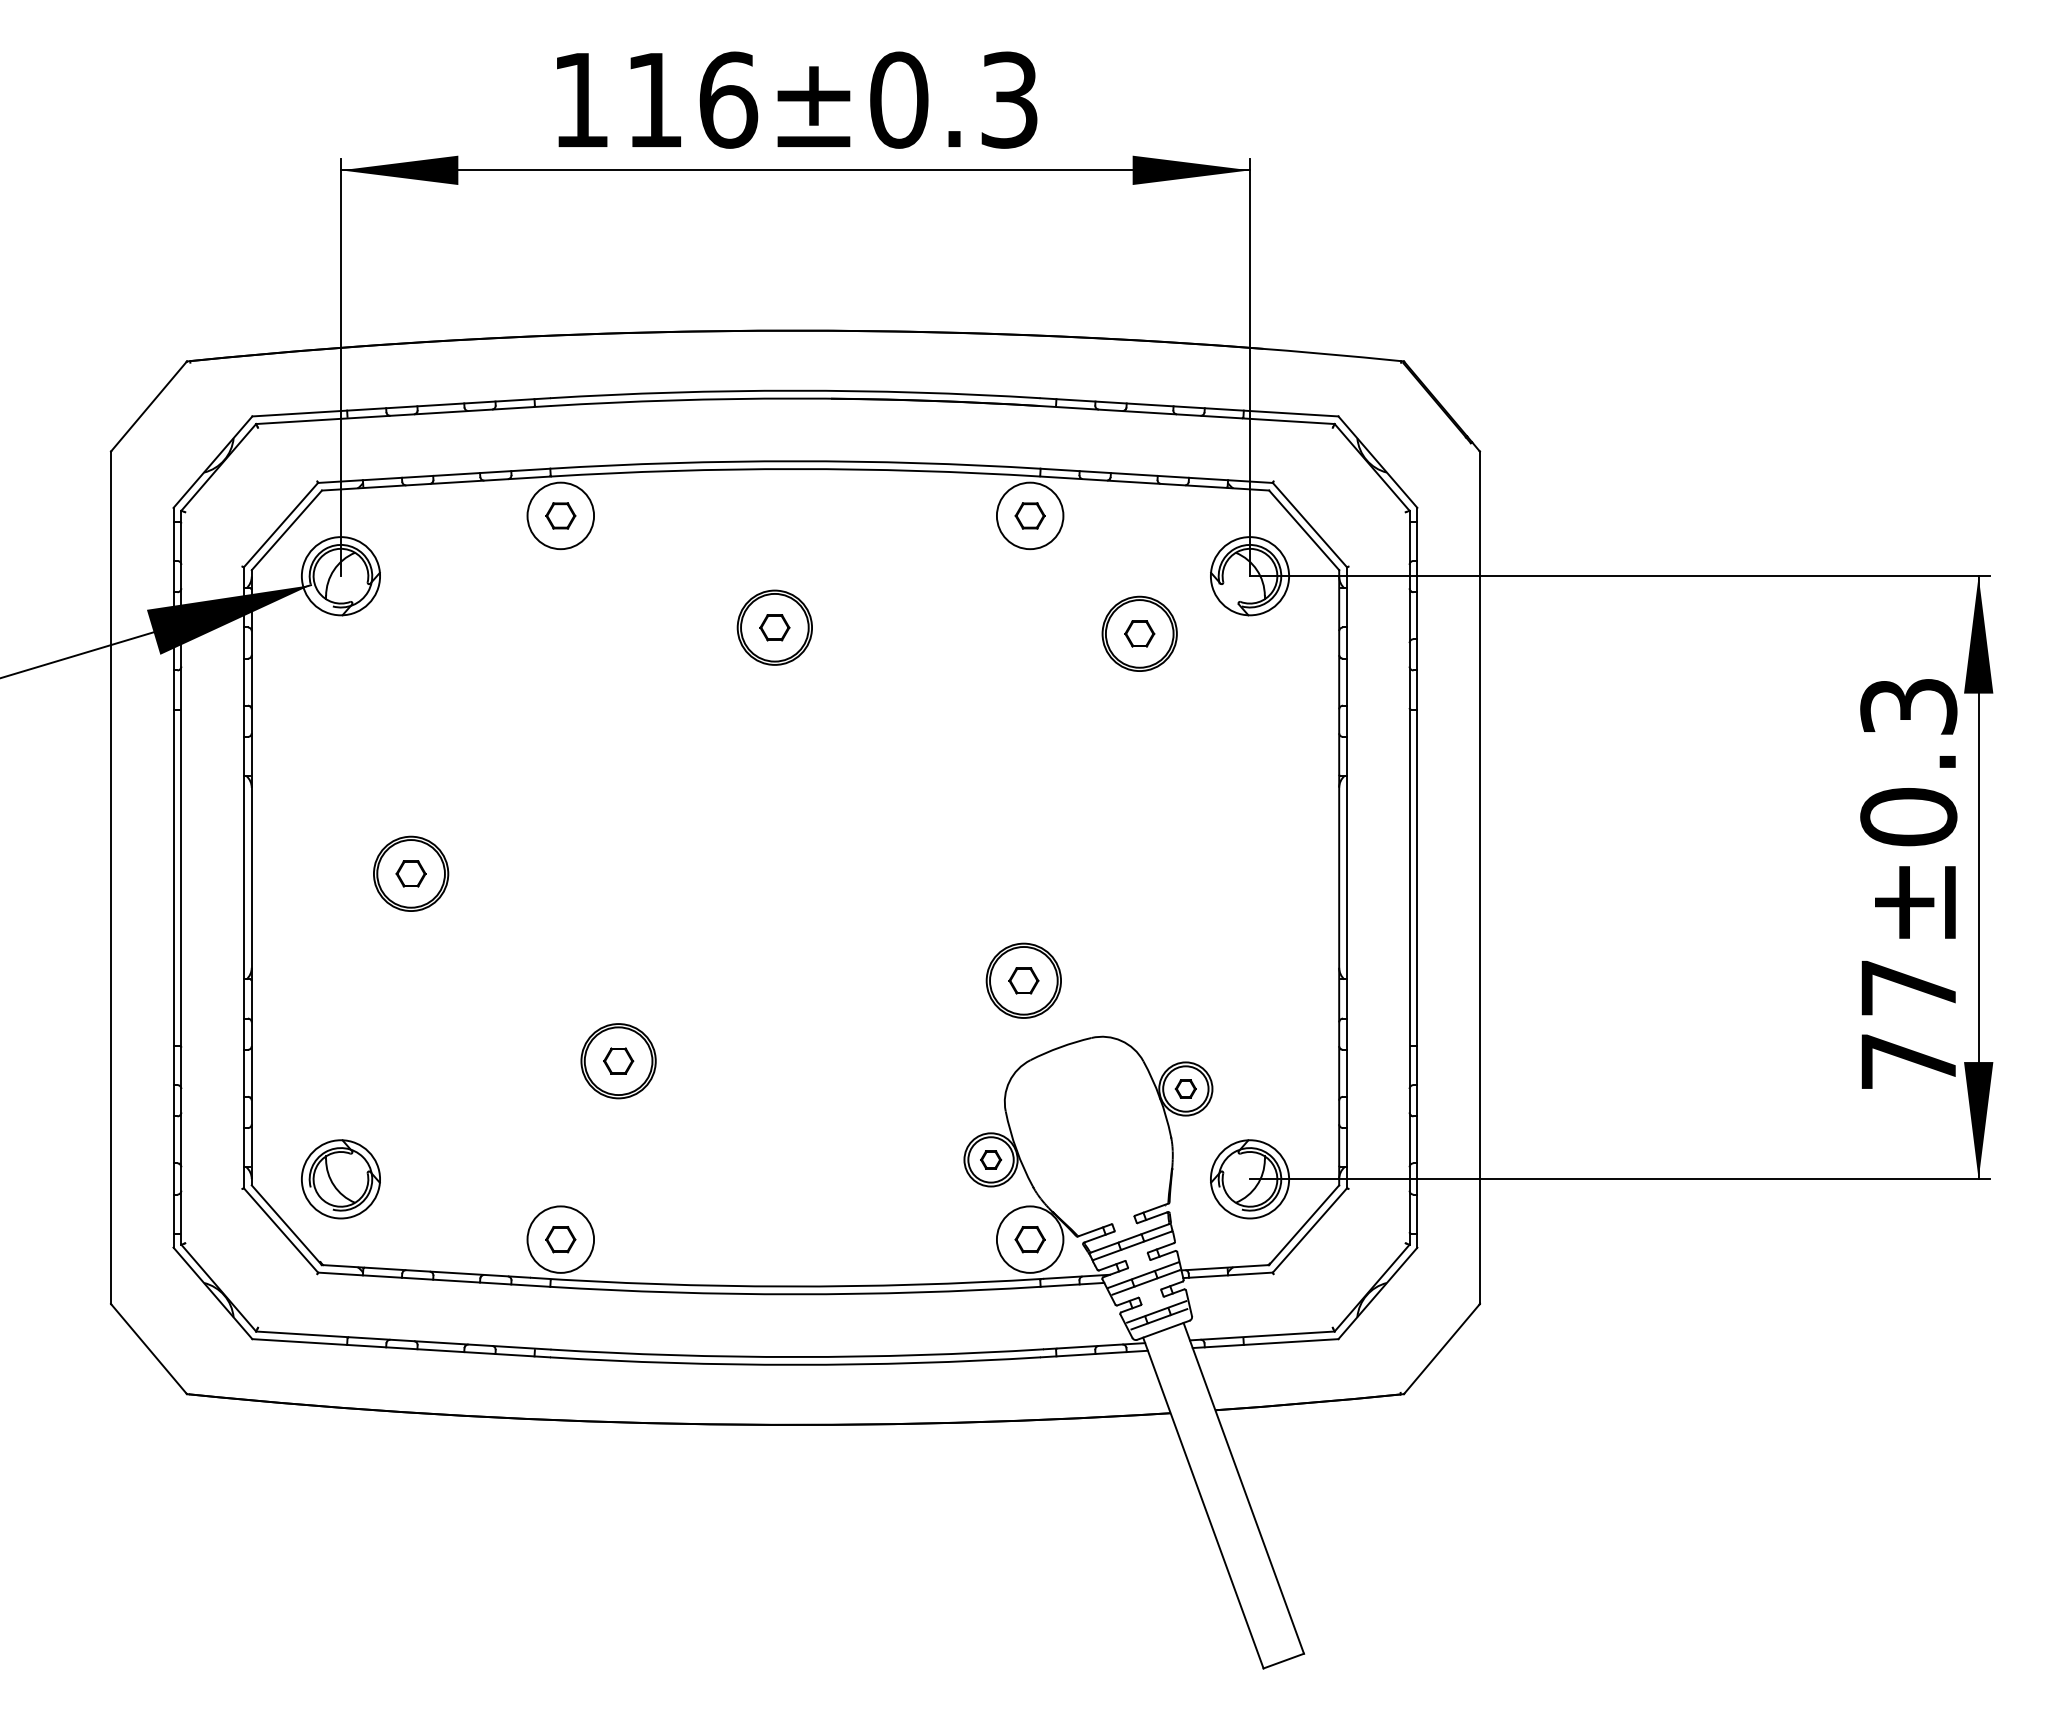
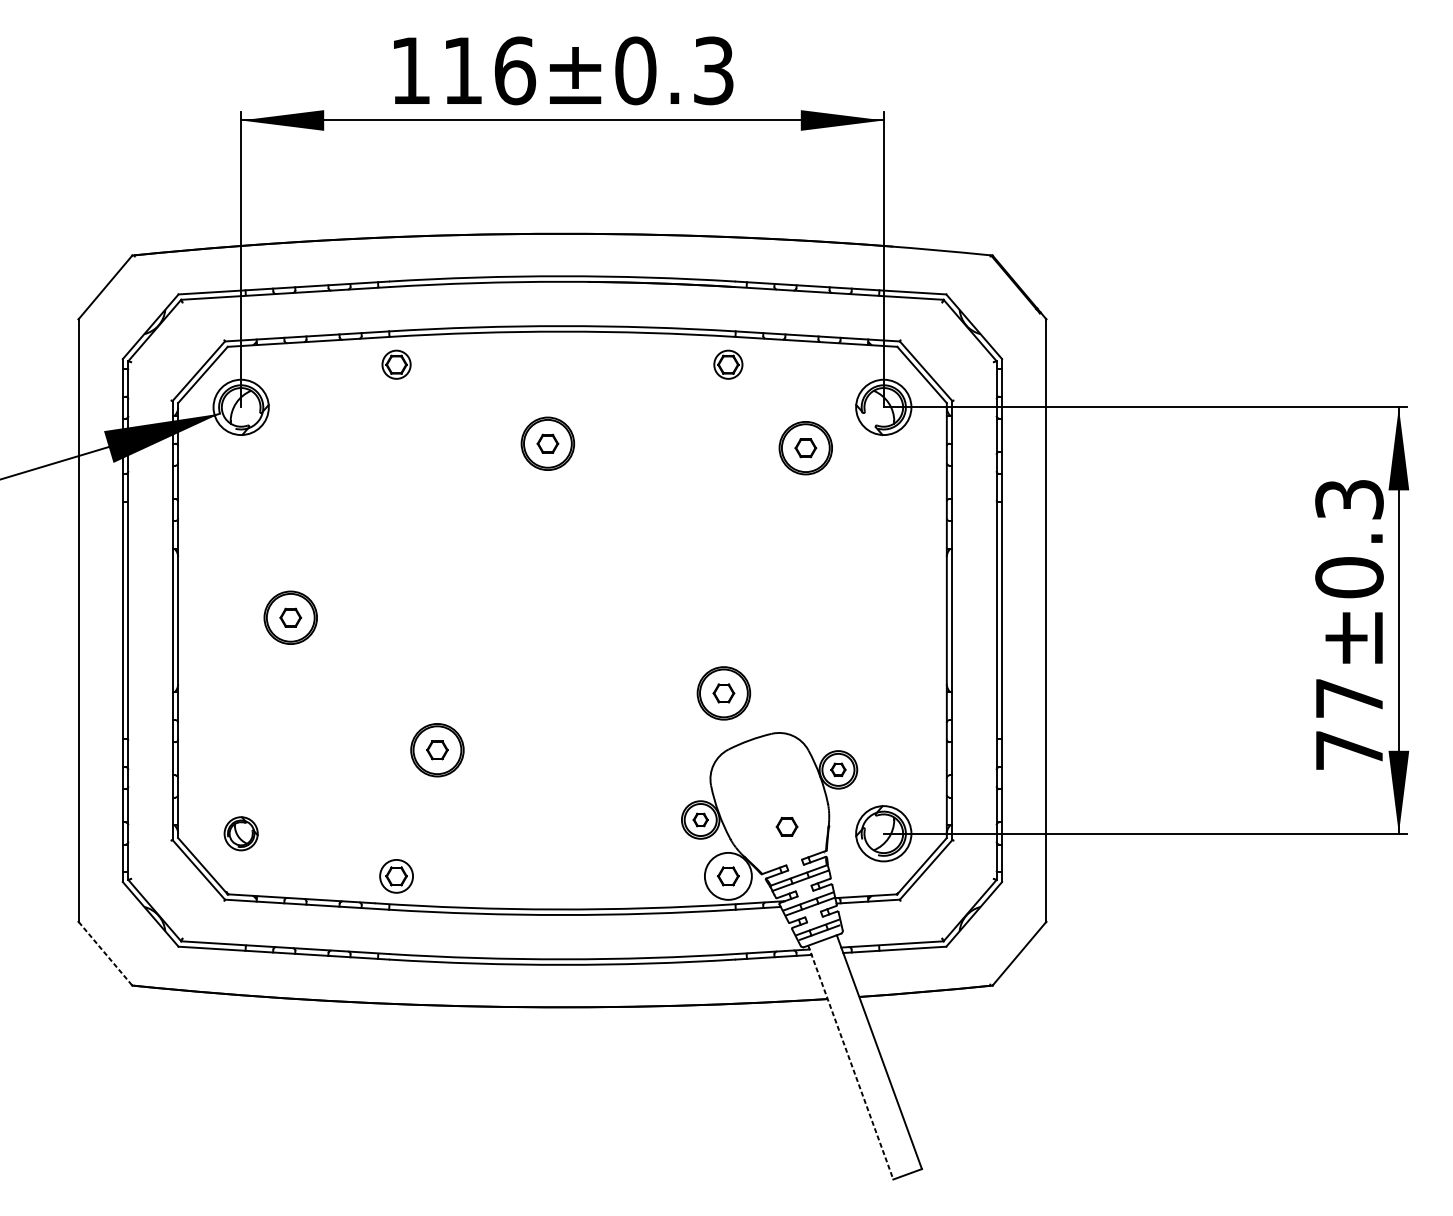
circle: (560, 515) -> (396, 364), size x0.6
circle: (1029, 515) -> (727, 364), size x0.6
part: (1112, 1169) -> (786, 826), added
part: (340, 1179) -> (240, 833), size x0.6
circle: (560, 1239) -> (396, 876), size x0.7
line: (148, 1348) -> (105, 953), solid -> dashed
line: (1203, 1503) -> (850, 1062), solid -> dashed

